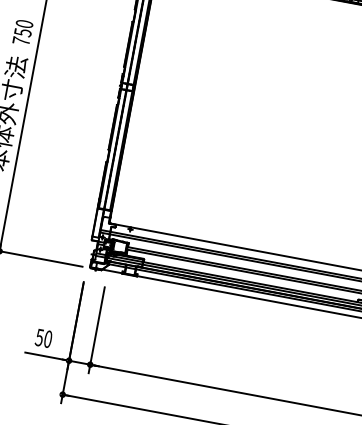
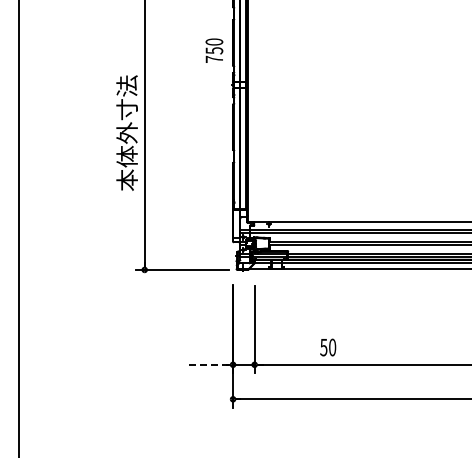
text: (23, 32) -> (214, 50), moved
text: (44, 338) -> (328, 347), moved
line: (44, 355) -> (208, 364), solid -> dashed

